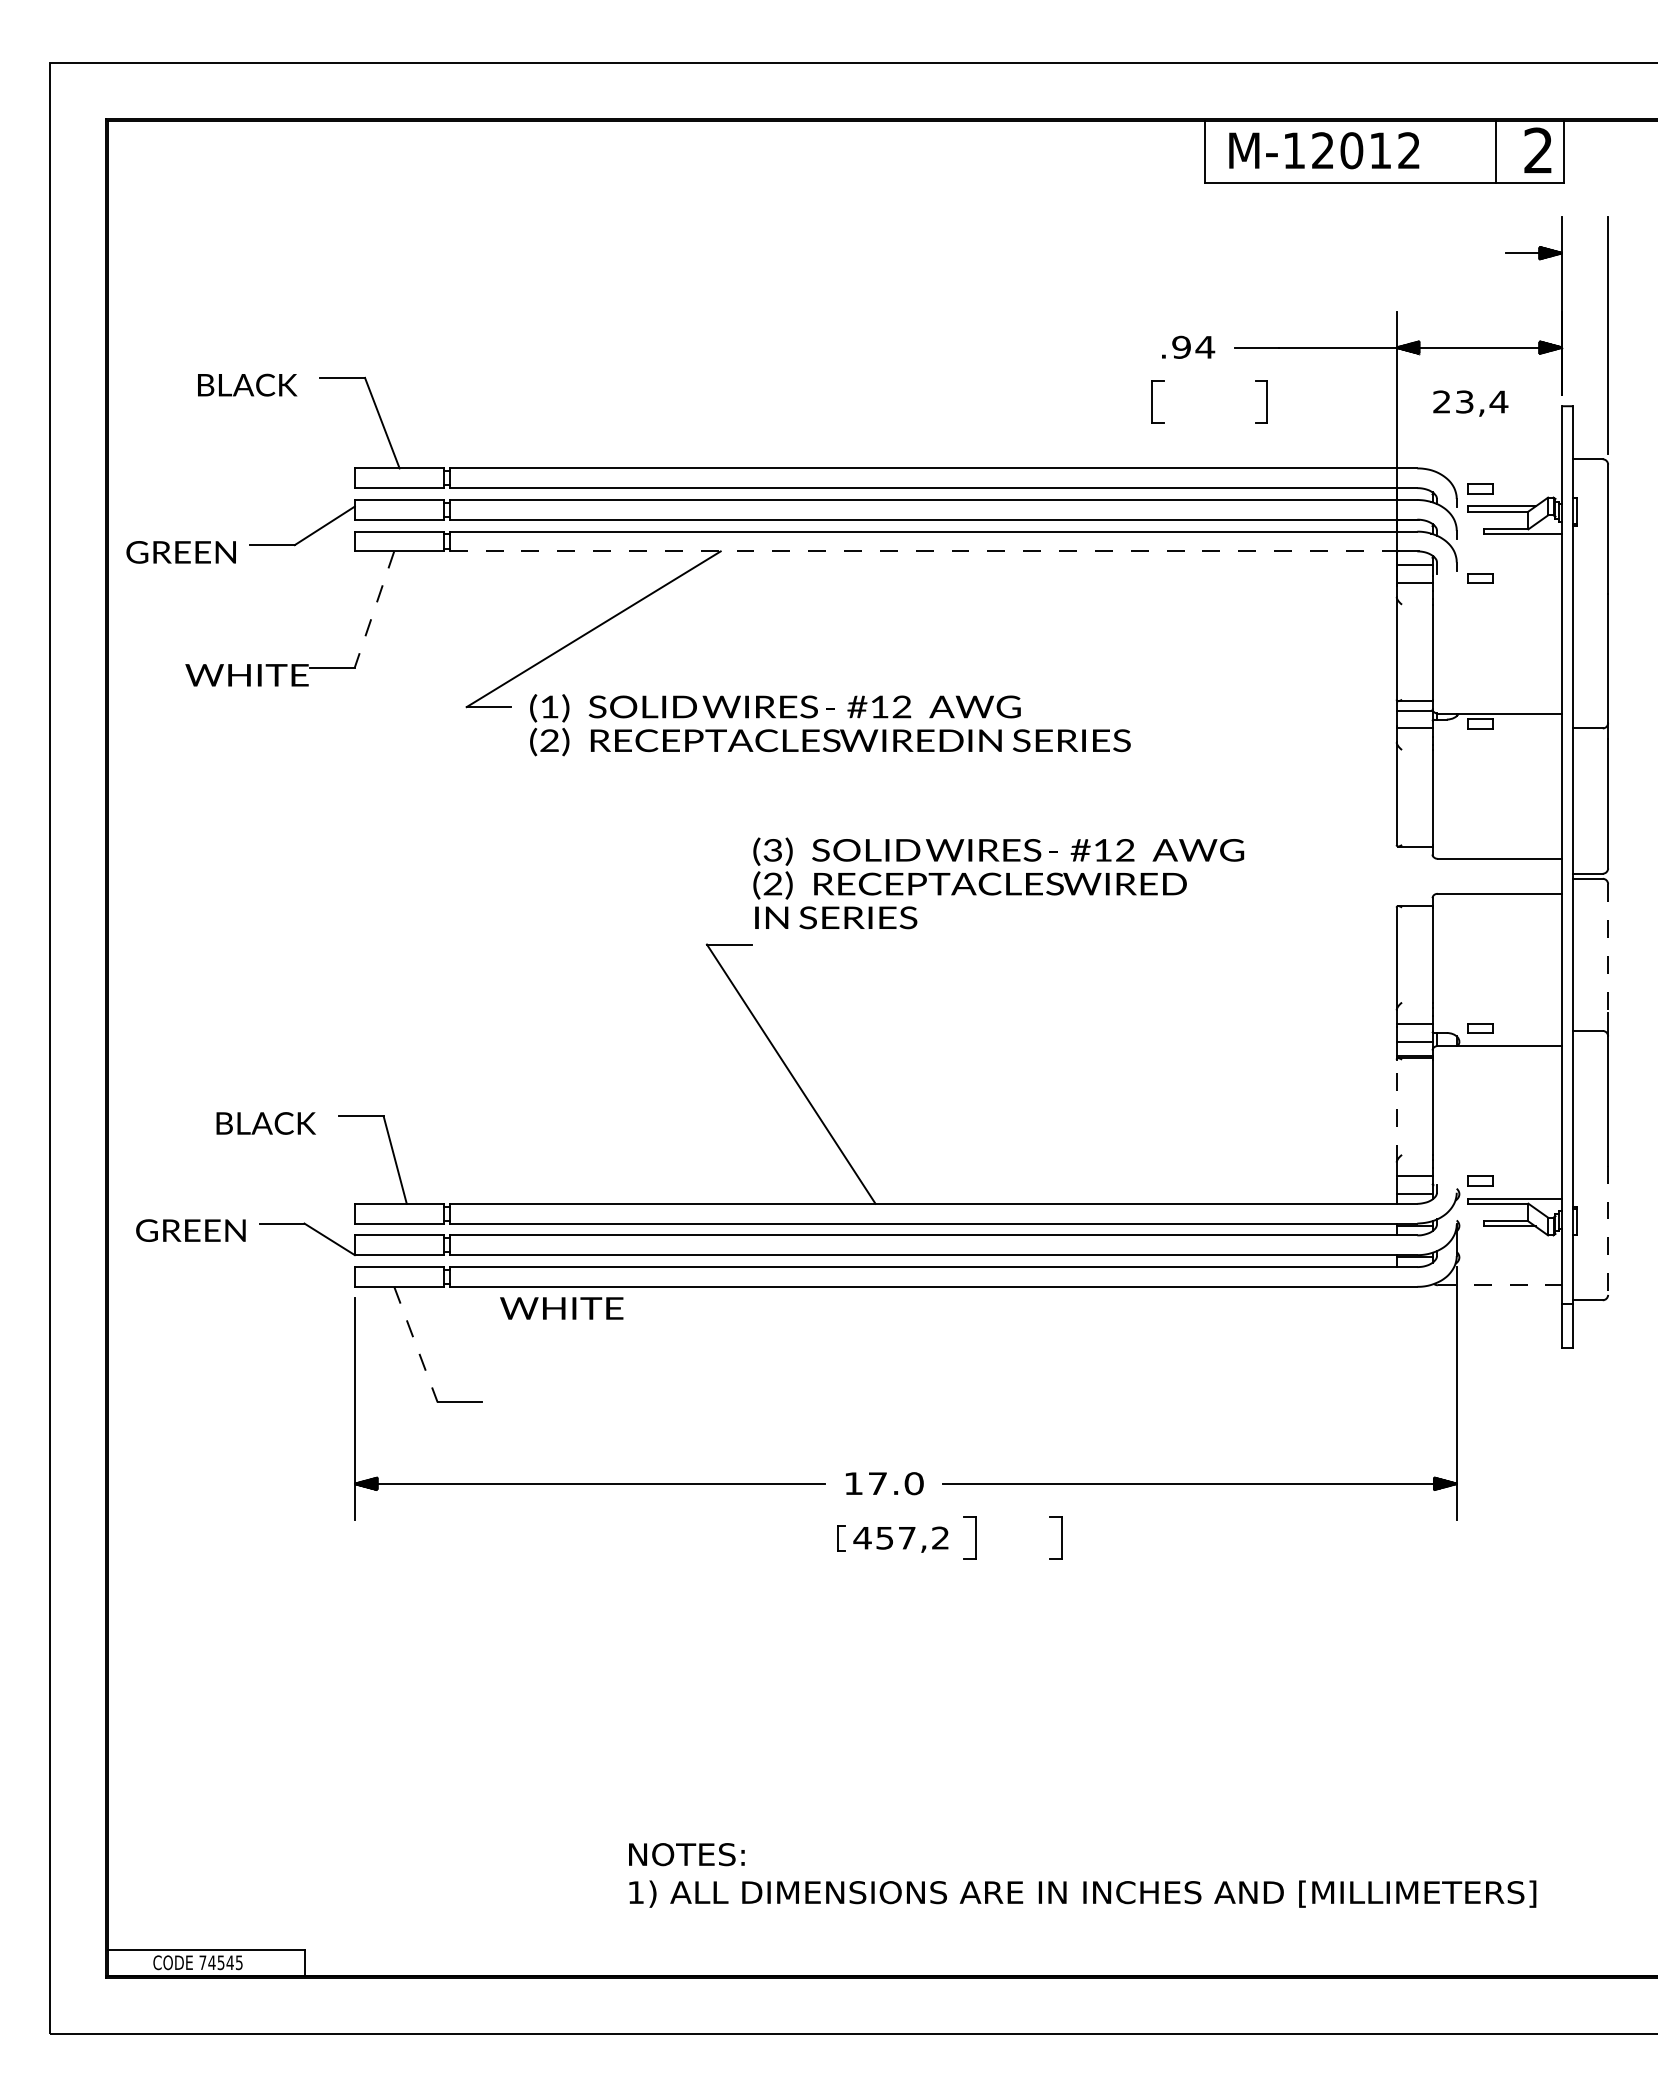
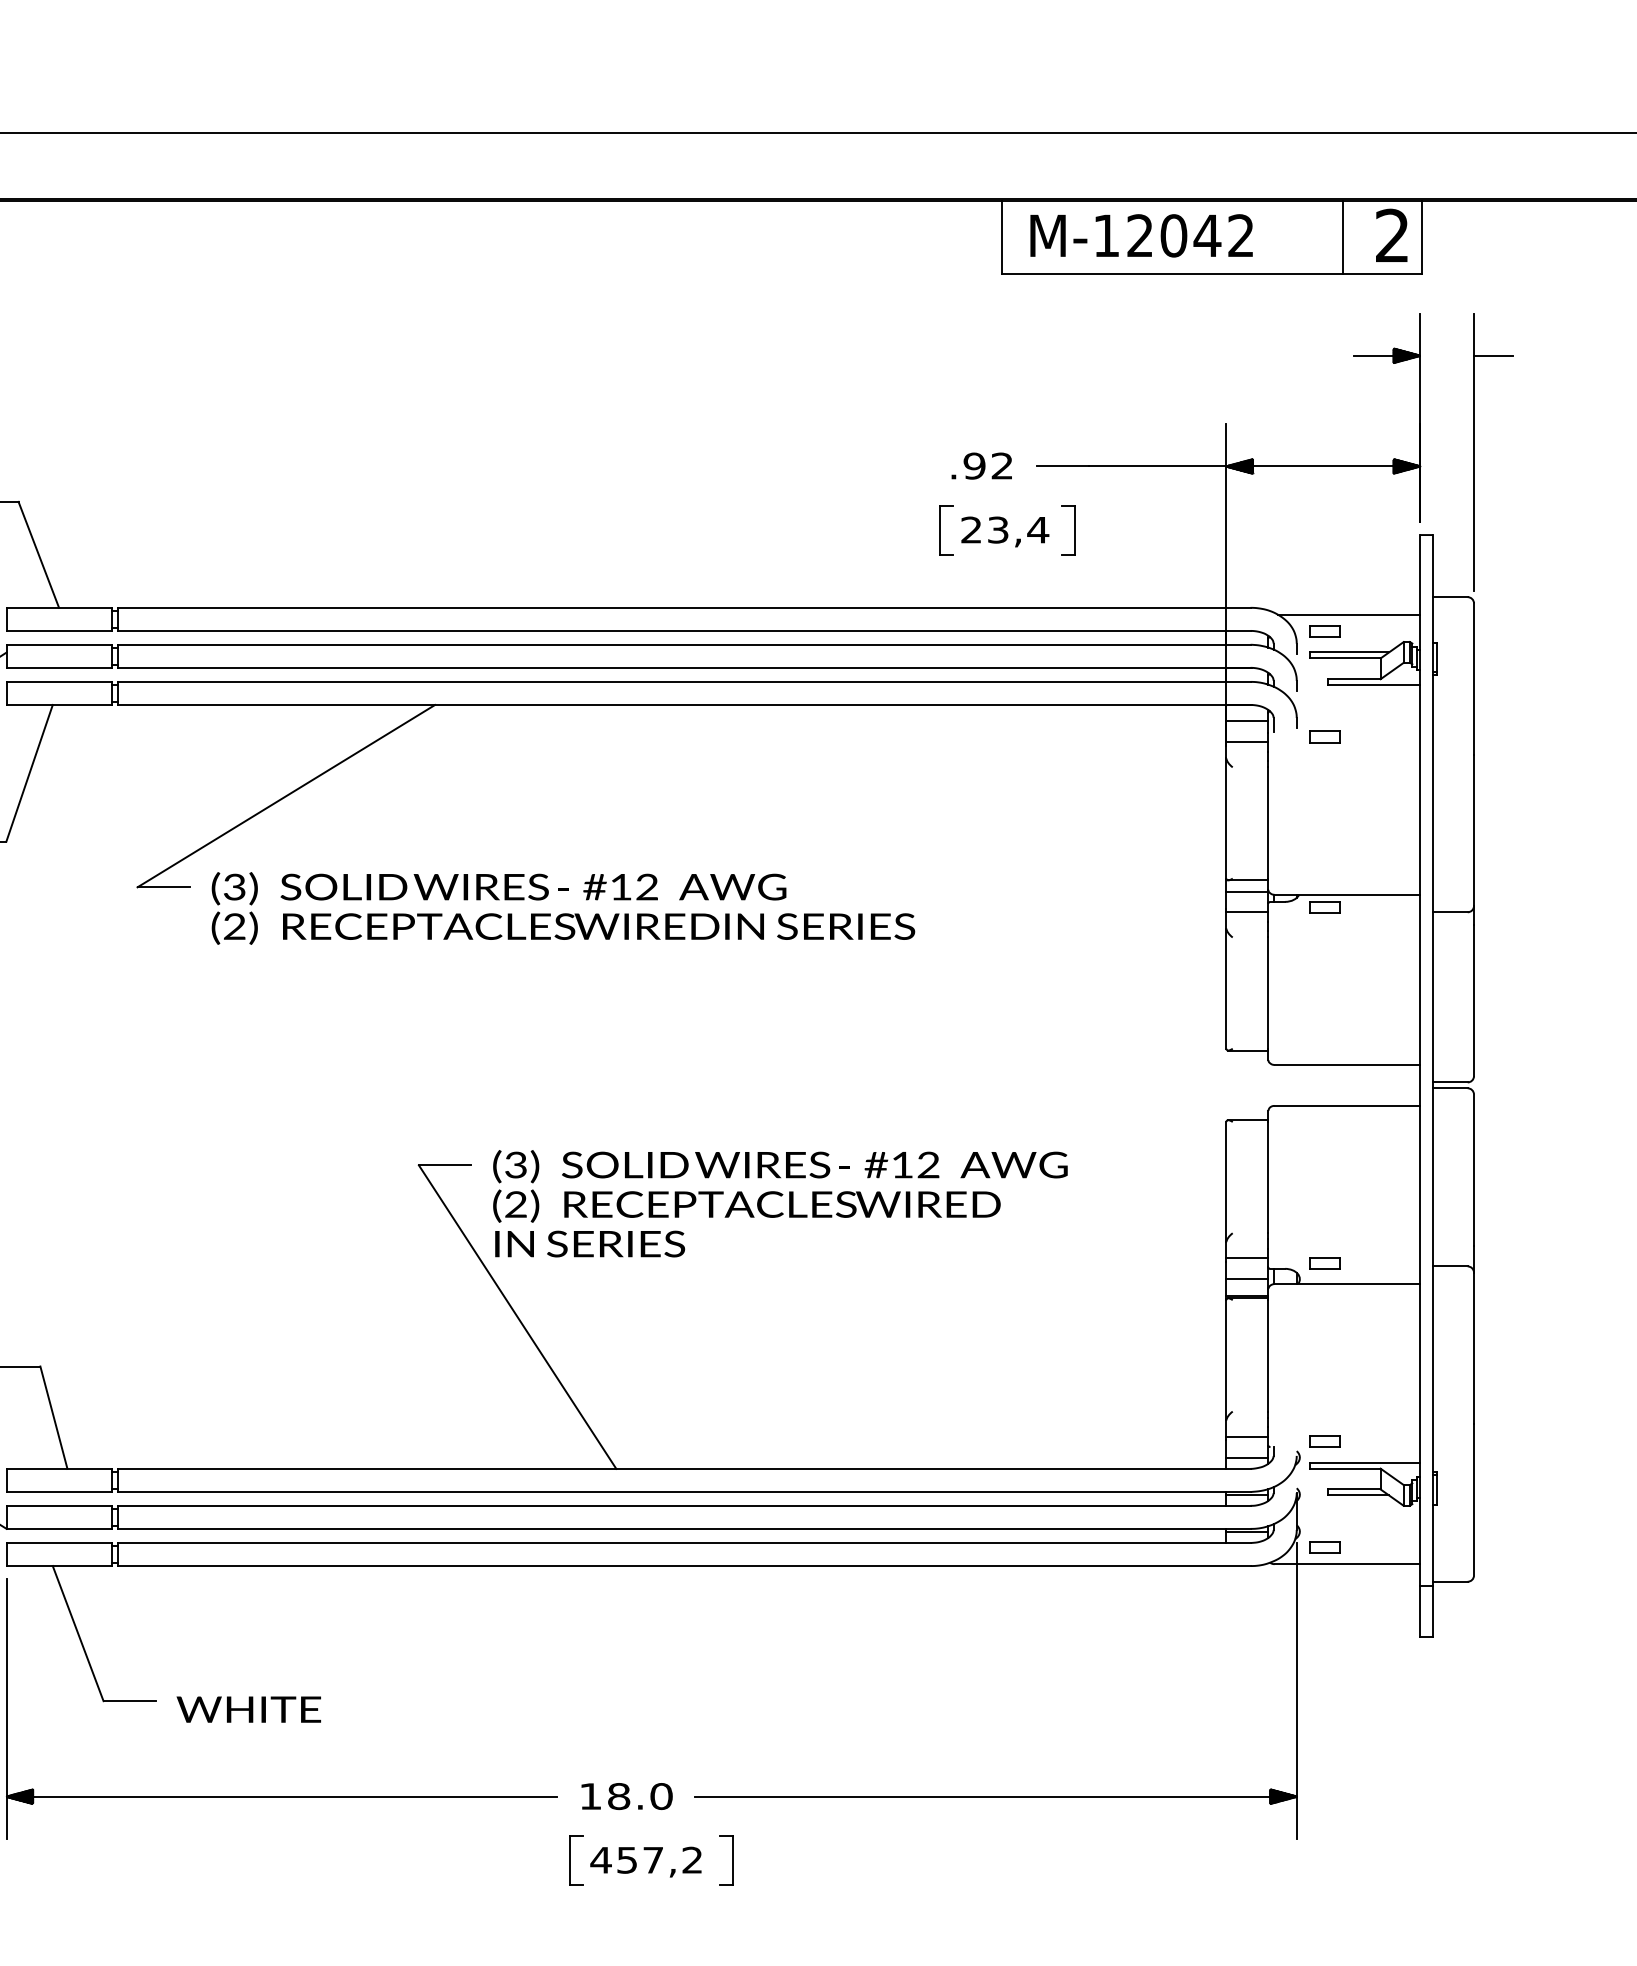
text: (1380, 150) -> (1207, 235), M-12012 -> M-12042
line: (1624, 253) -> (1493, 356), added
text: (1205, 346) -> (1002, 465), .94 -> .92
text: (1470, 403) -> (1004, 531), moved
line: (1501, 474) -> (1349, 614), added
line: (933, 551) -> (684, 705), dashed -> solid
line: (374, 609) -> (29, 773), dashed -> solid
text: (549, 706) -> (234, 886), (1) -> (3)
text: (998, 883) -> (780, 1203), moved
line: (1608, 948) -> (1474, 1169), dashed -> solid
line: (1396, 1110) -> (1226, 1359), dashed -> solid
line: (1608, 1230) -> (1474, 1500), dashed -> solid
part: (1480, 1270) -> (1324, 1546), added
line: (1500, 1285) -> (1347, 1564), dashed -> solid
text: (561, 1308) -> (248, 1709), moved
line: (415, 1344) -> (77, 1633), dashed -> solid
text: (877, 1483) -> (618, 1796), 17.0 -> 18.0
part: (841, 1537) -> (576, 1859), size x1.67
part: (1055, 1537) -> (826, 1859), removed

